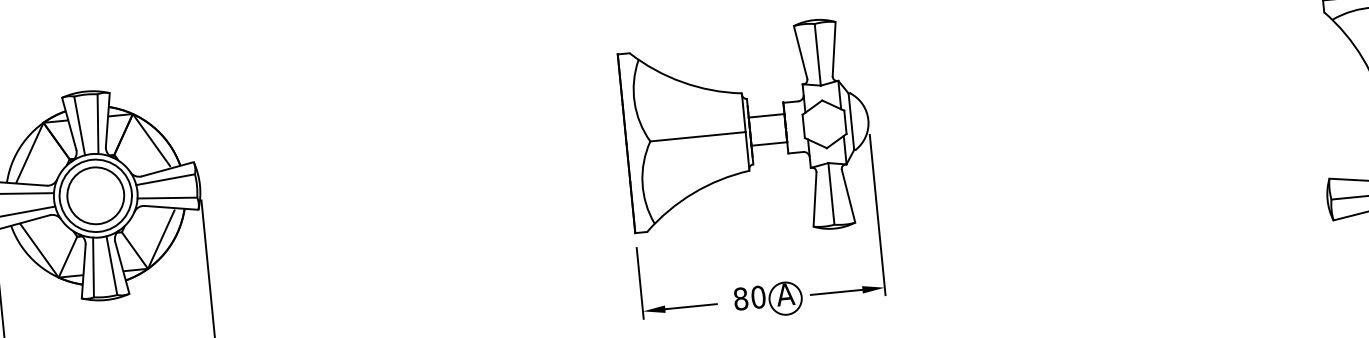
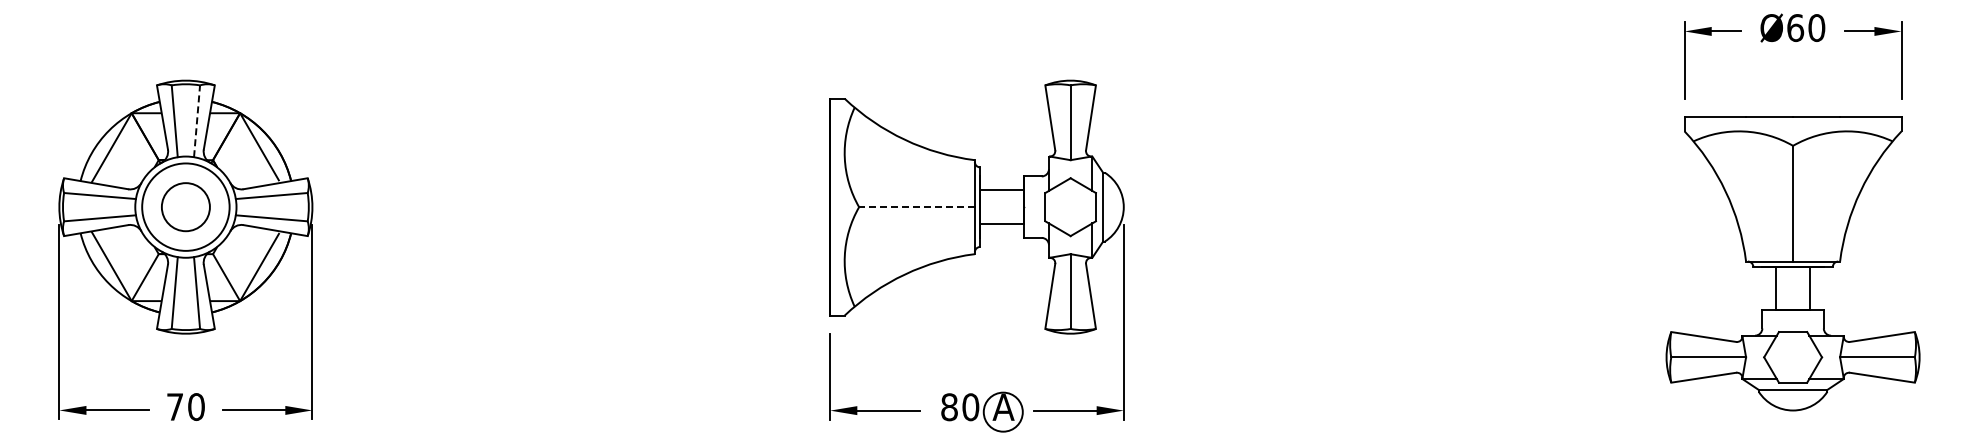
line: (98, 123) -> (197, 120), solid -> dashed
line: (697, 137) -> (916, 207), solid -> dashed
circle: (95, 195) -> (185, 206), size x0.7

